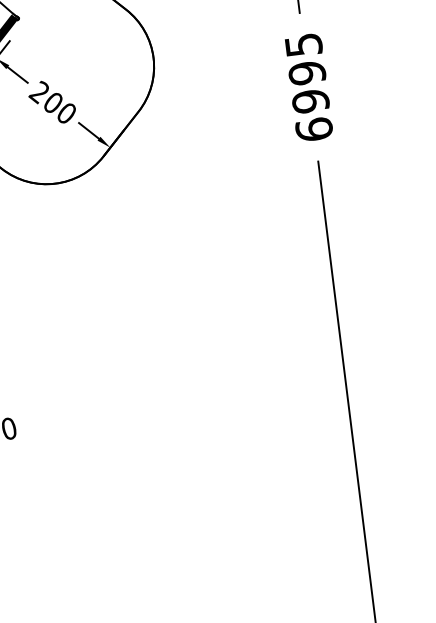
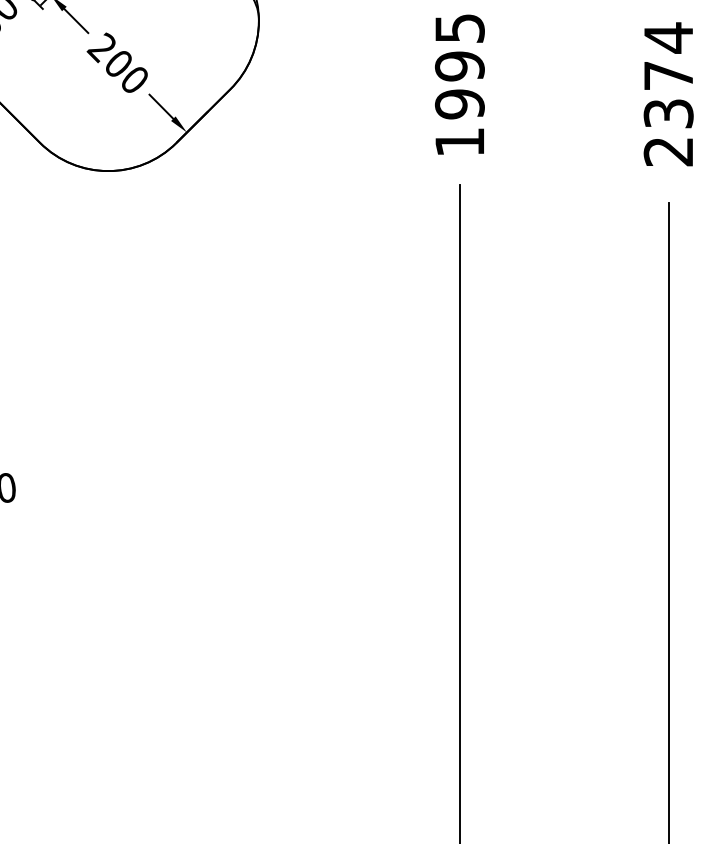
text: (313, 129) -> (459, 141), 6995 -> 1995

